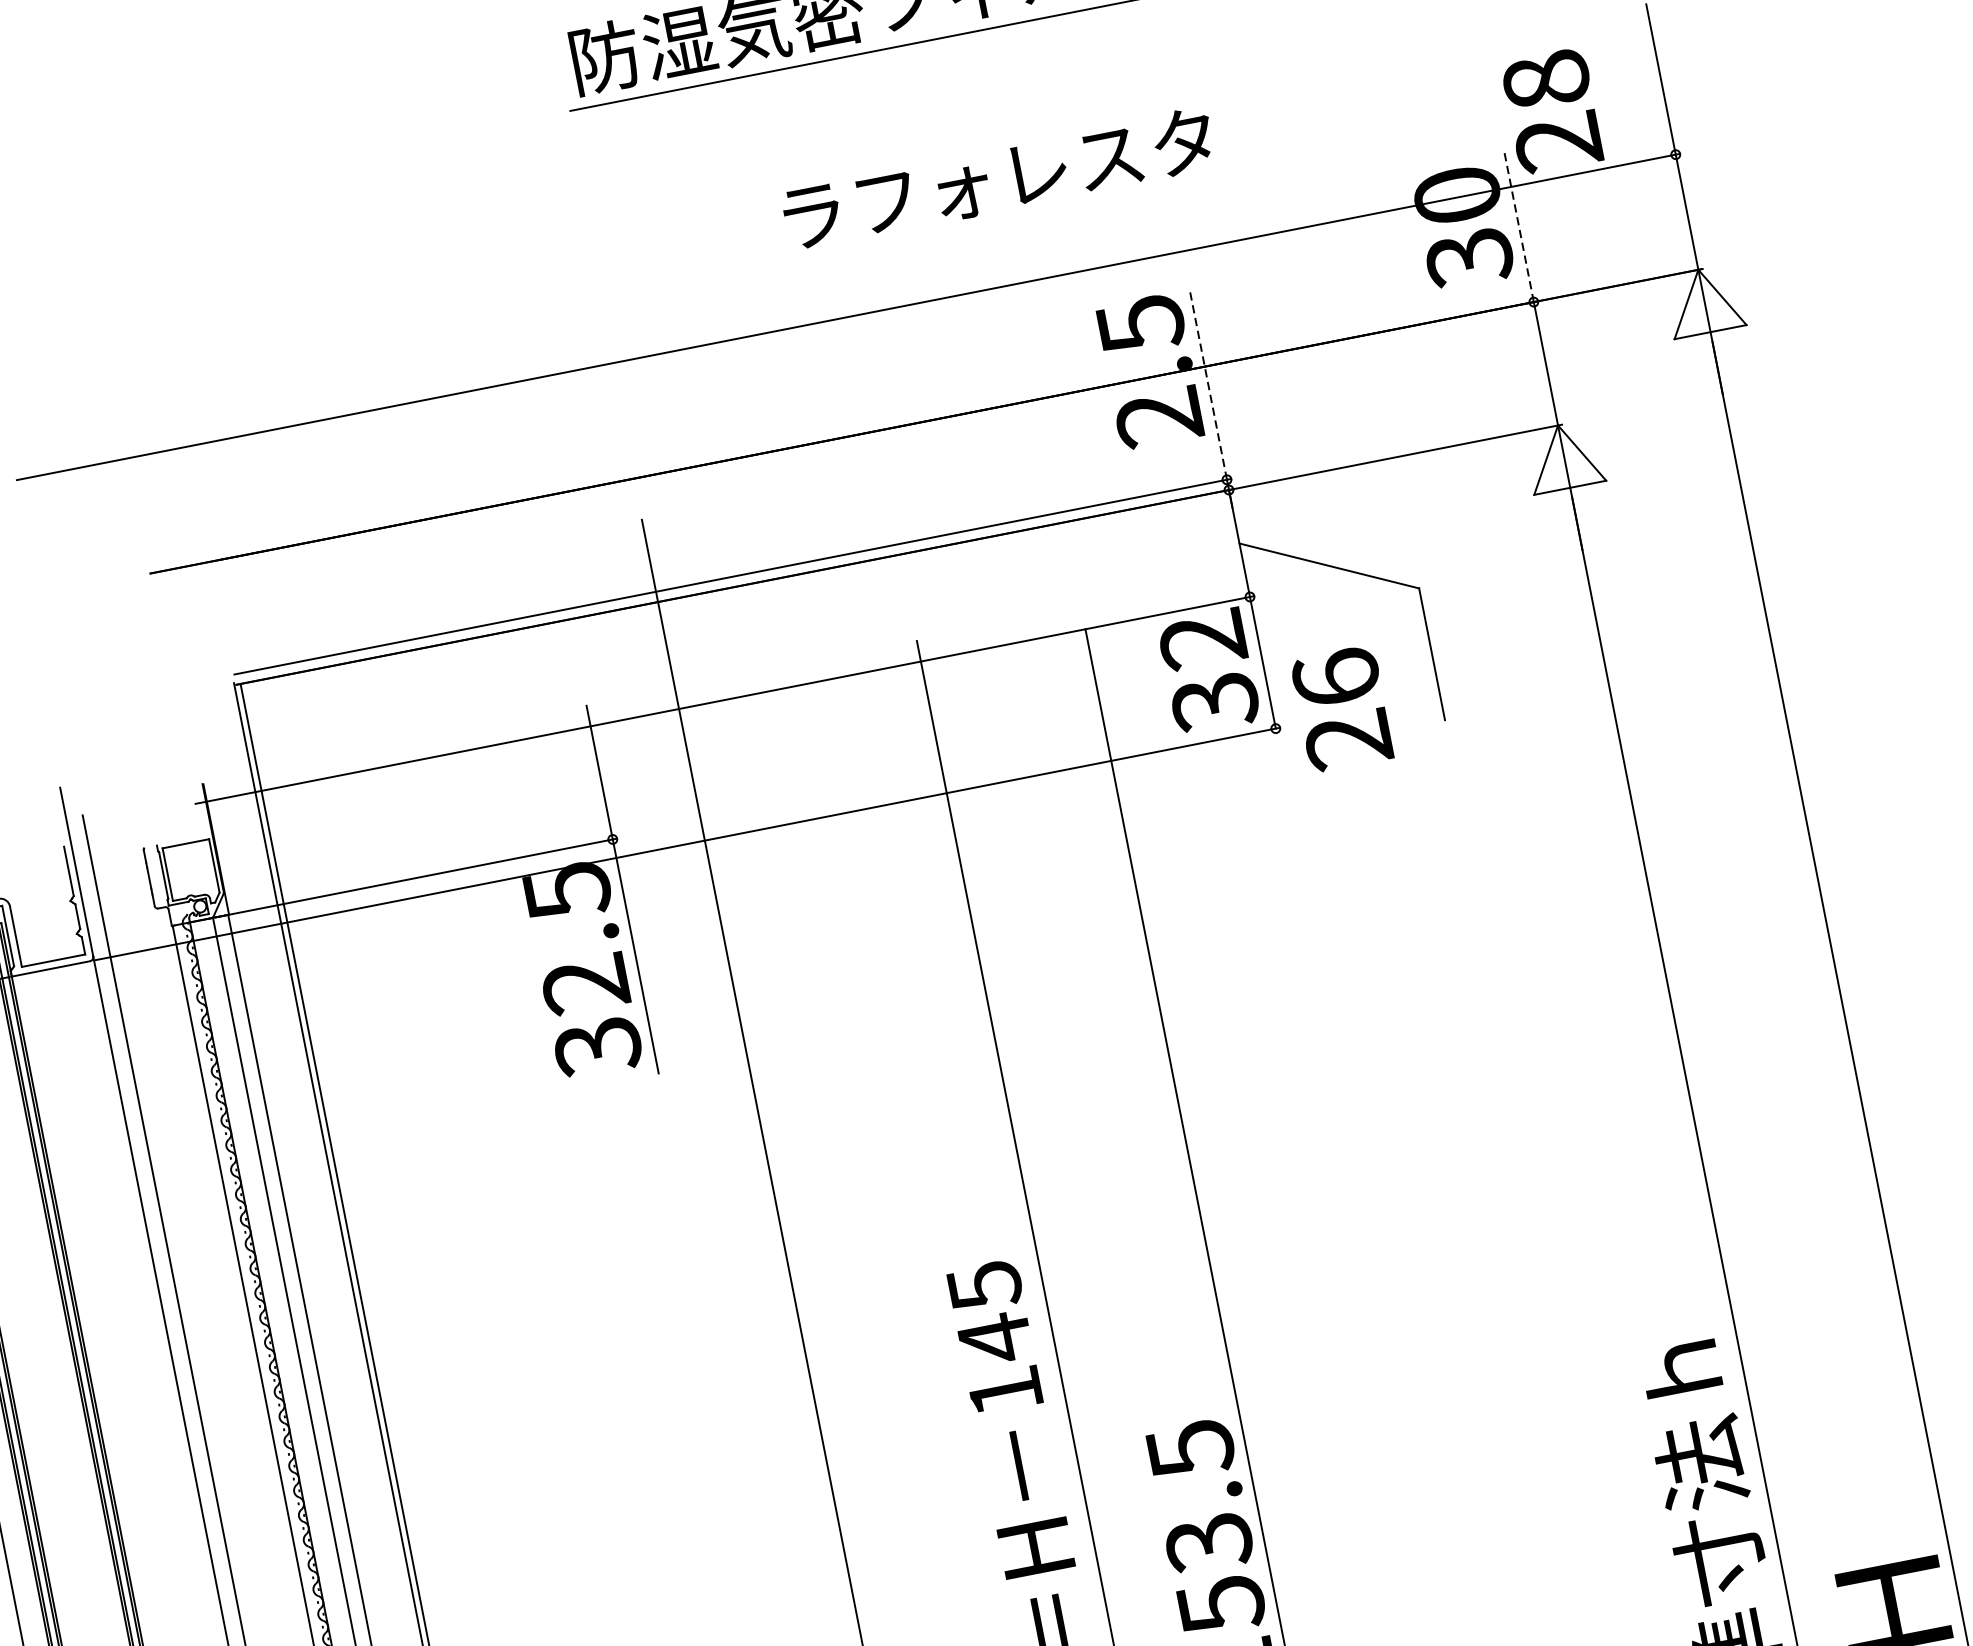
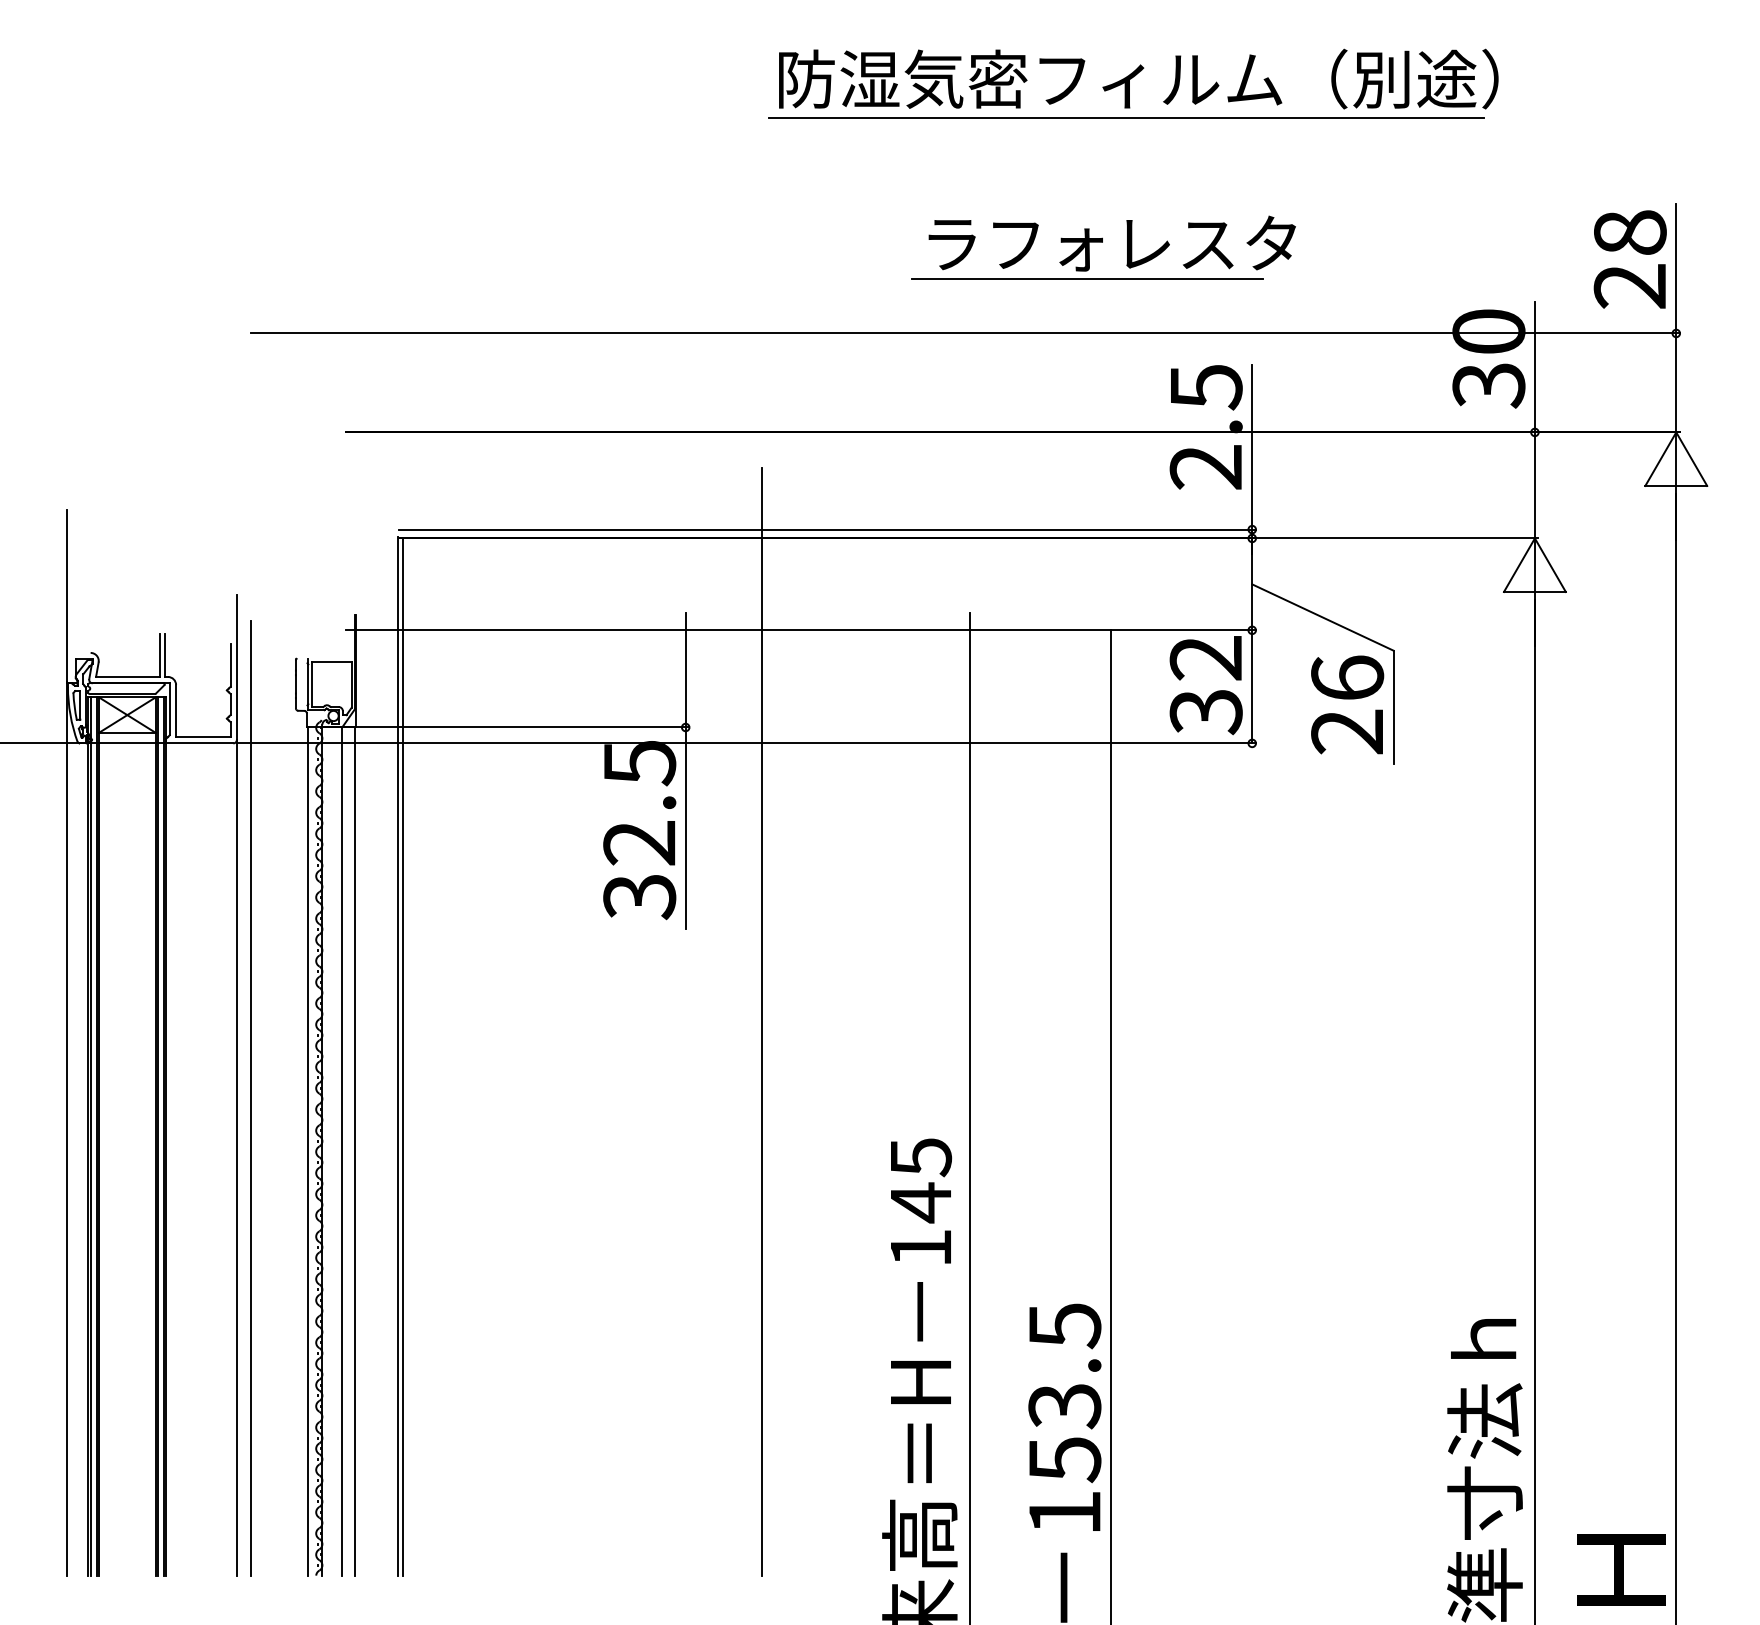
text: (1551, 111) -> (1629, 259), moved
line: (977, 225) -> (1087, 278), added
line: (1518, 225) -> (1534, 366), dashed -> solid
line: (1208, 382) -> (1252, 446), dashed -> solid
text: (1342, 708) -> (1347, 704), moved

